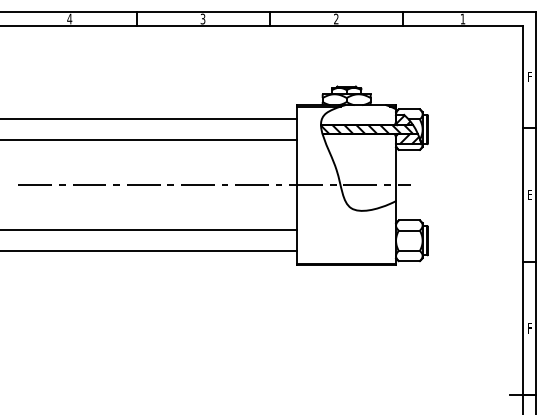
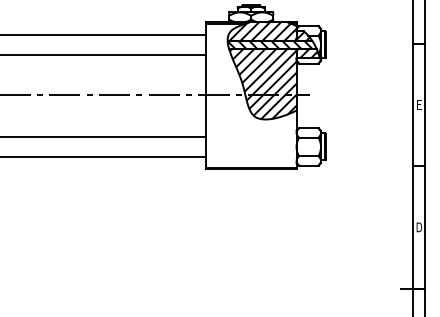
hatch: (359, 115) -> (262, 31), added
hatch: (359, 171) -> (262, 83), added
text: (529, 328) -> (419, 227), F -> D

